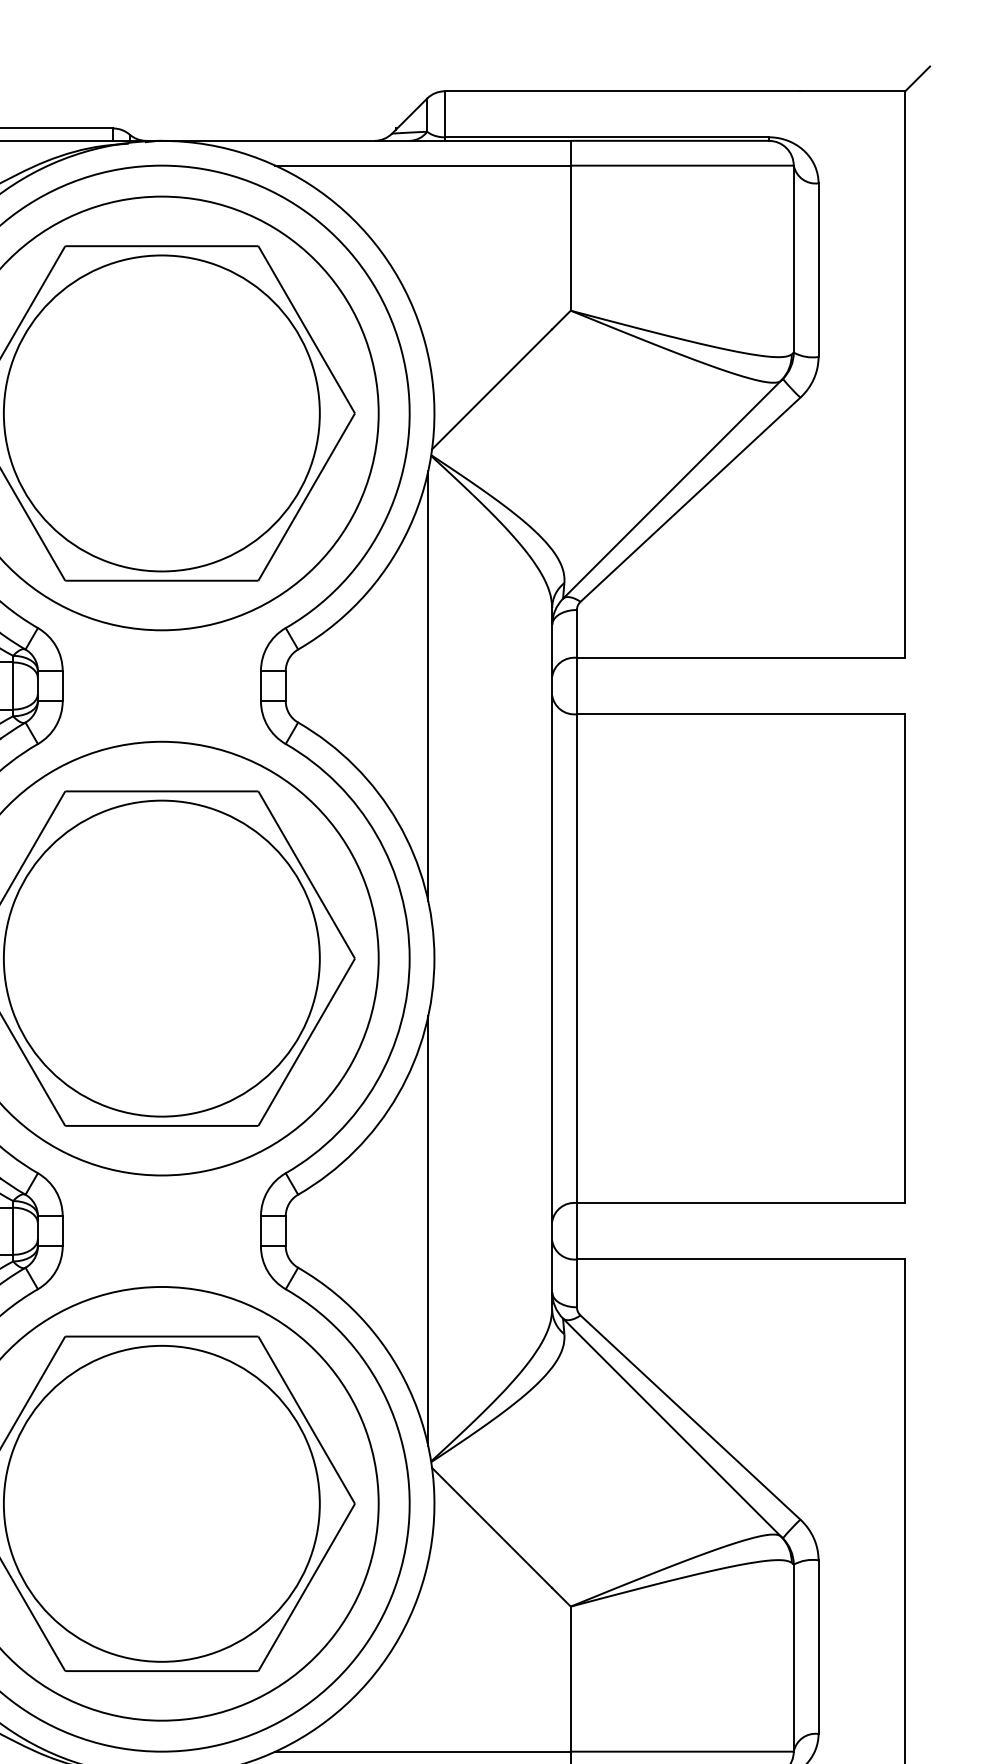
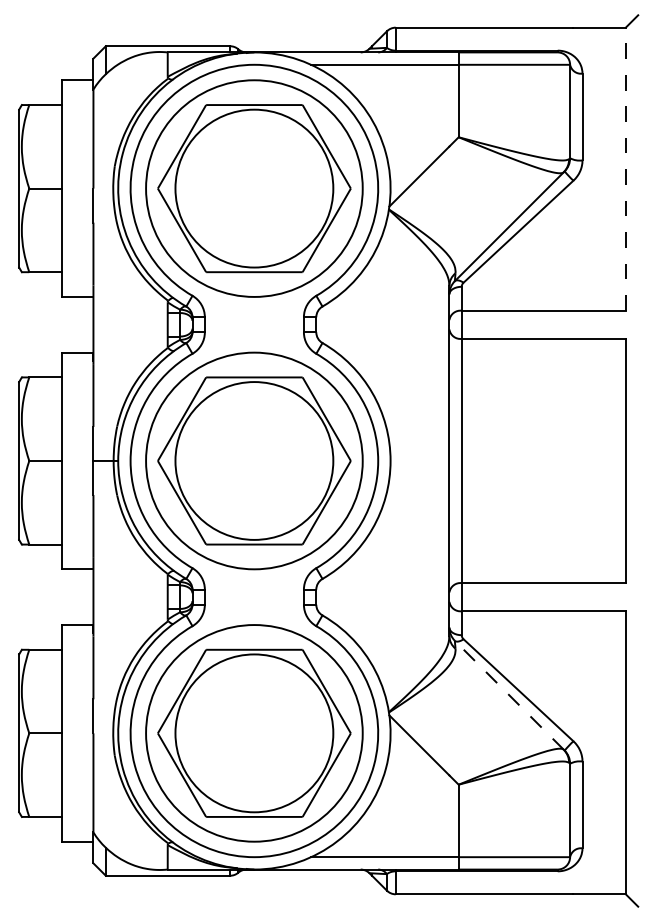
line: (904, 375) -> (625, 169), solid -> dashed
line: (428, 685) -> (387, 324), removed
line: (428, 1229) -> (387, 596), removed
line: (670, 1426) -> (508, 694), solid -> dashed

